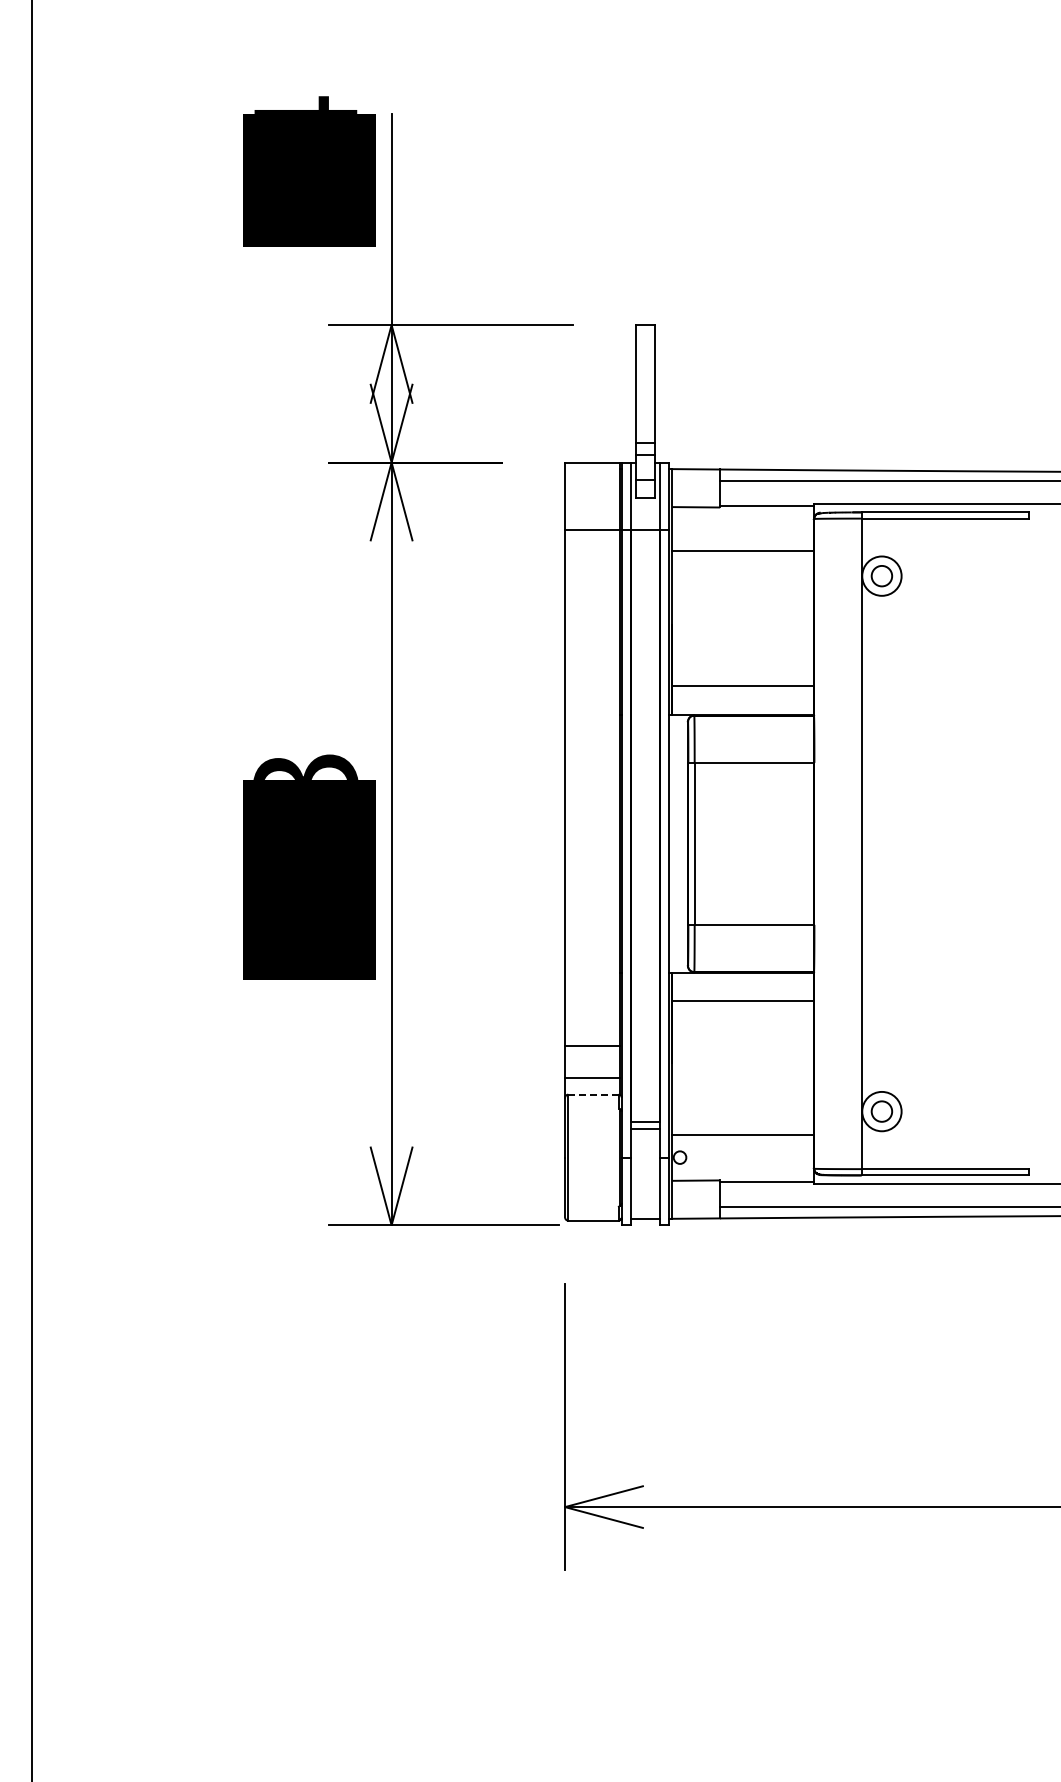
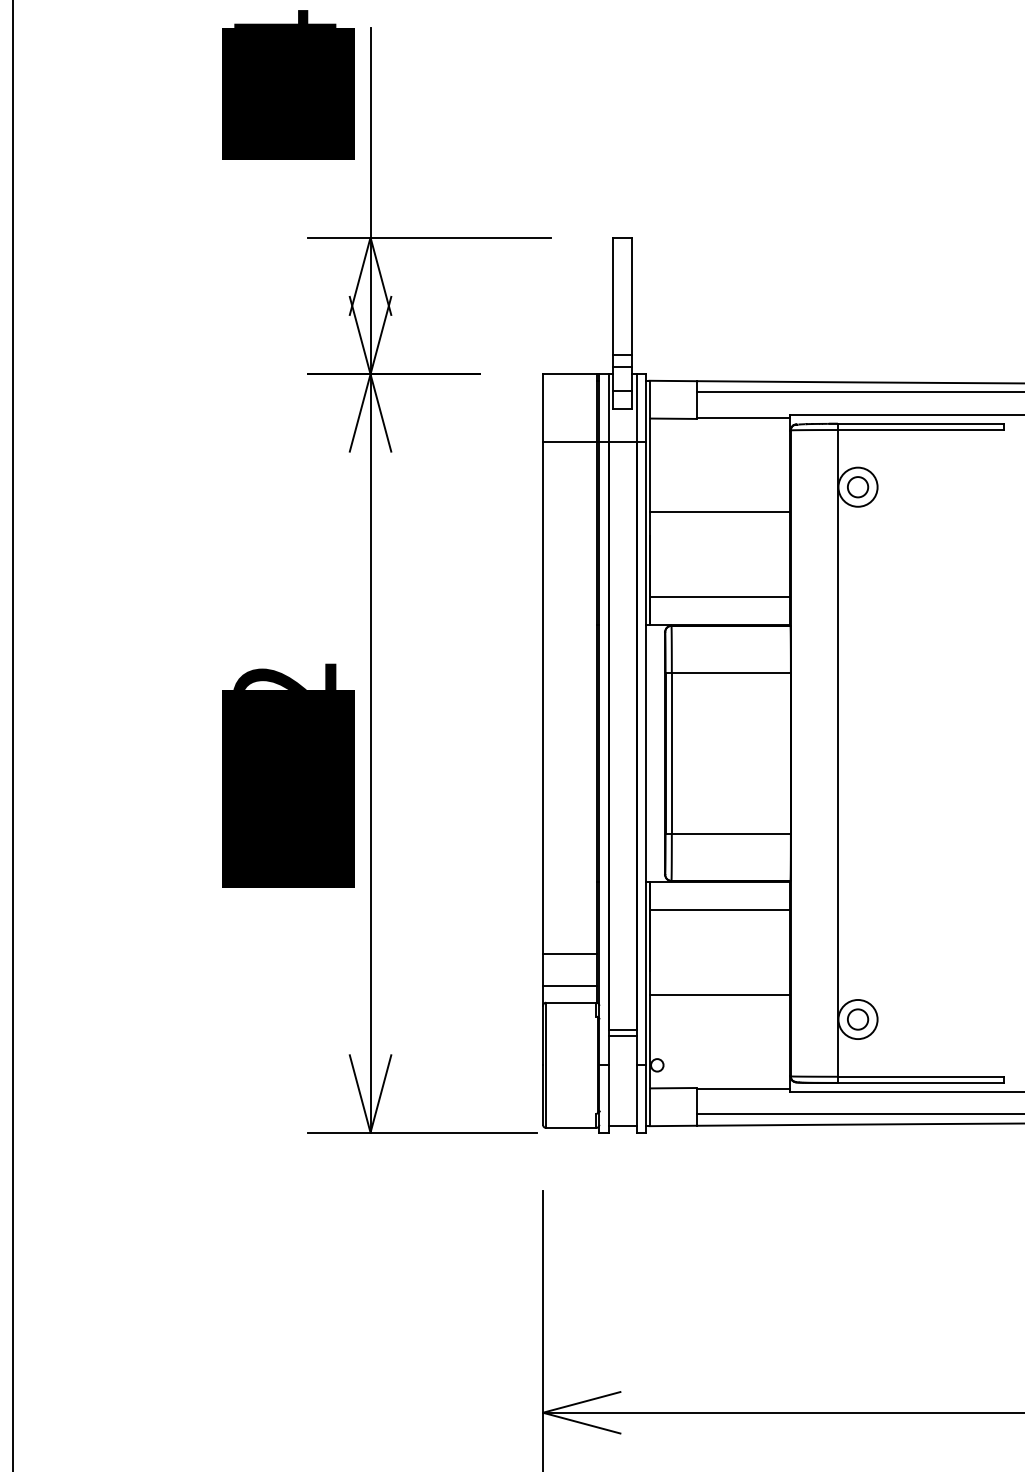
line: (742, 551) -> (719, 512), moved
text: (305, 766) -> (284, 676), 243 -> 242
line: (592, 1094) -> (570, 1002), dashed -> solid
line: (742, 1134) -> (719, 994), moved

